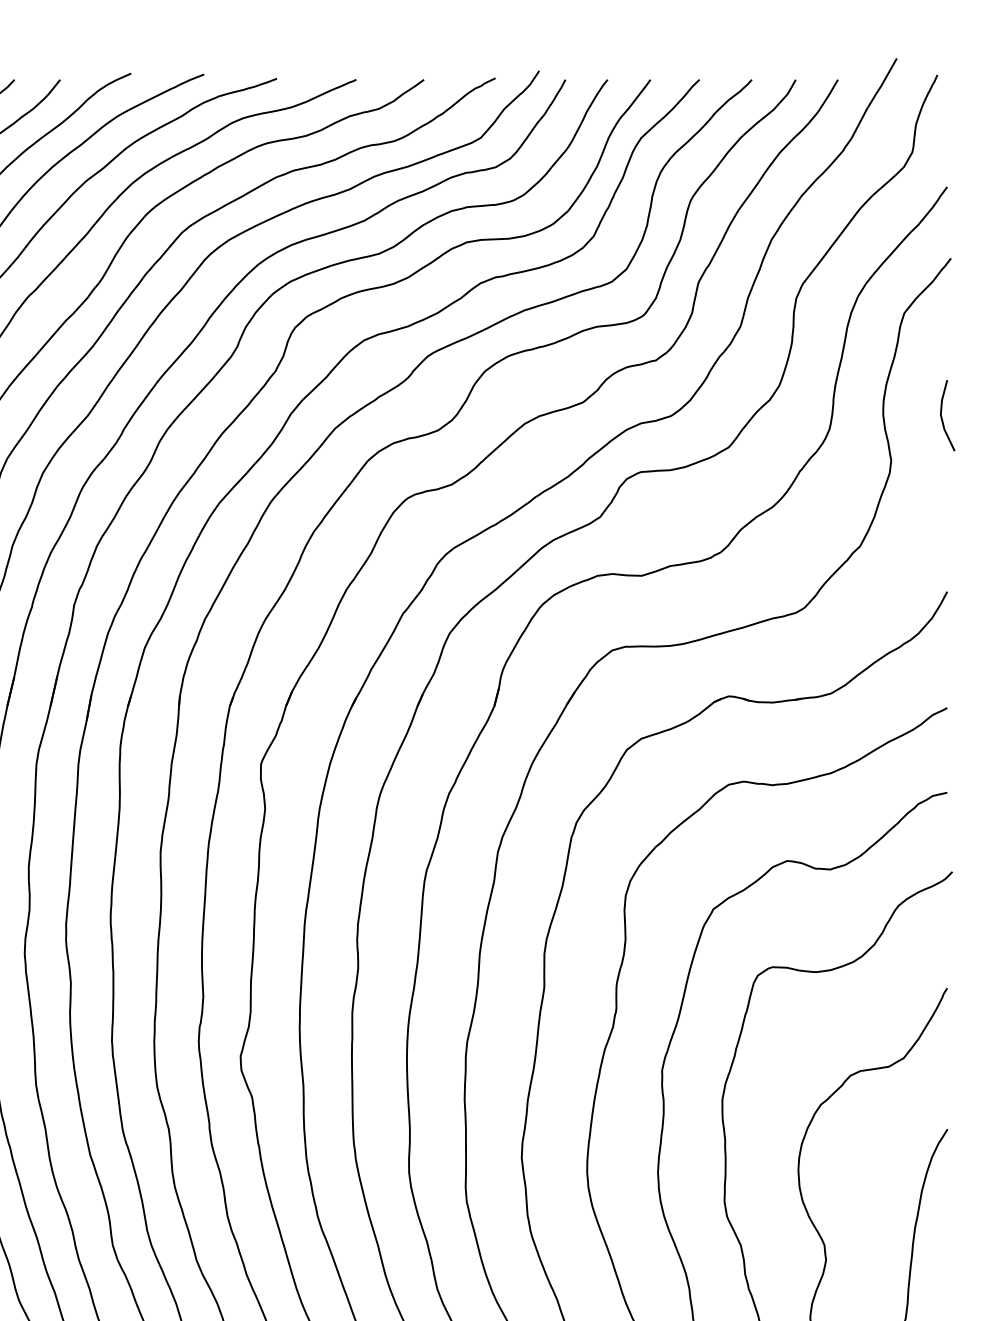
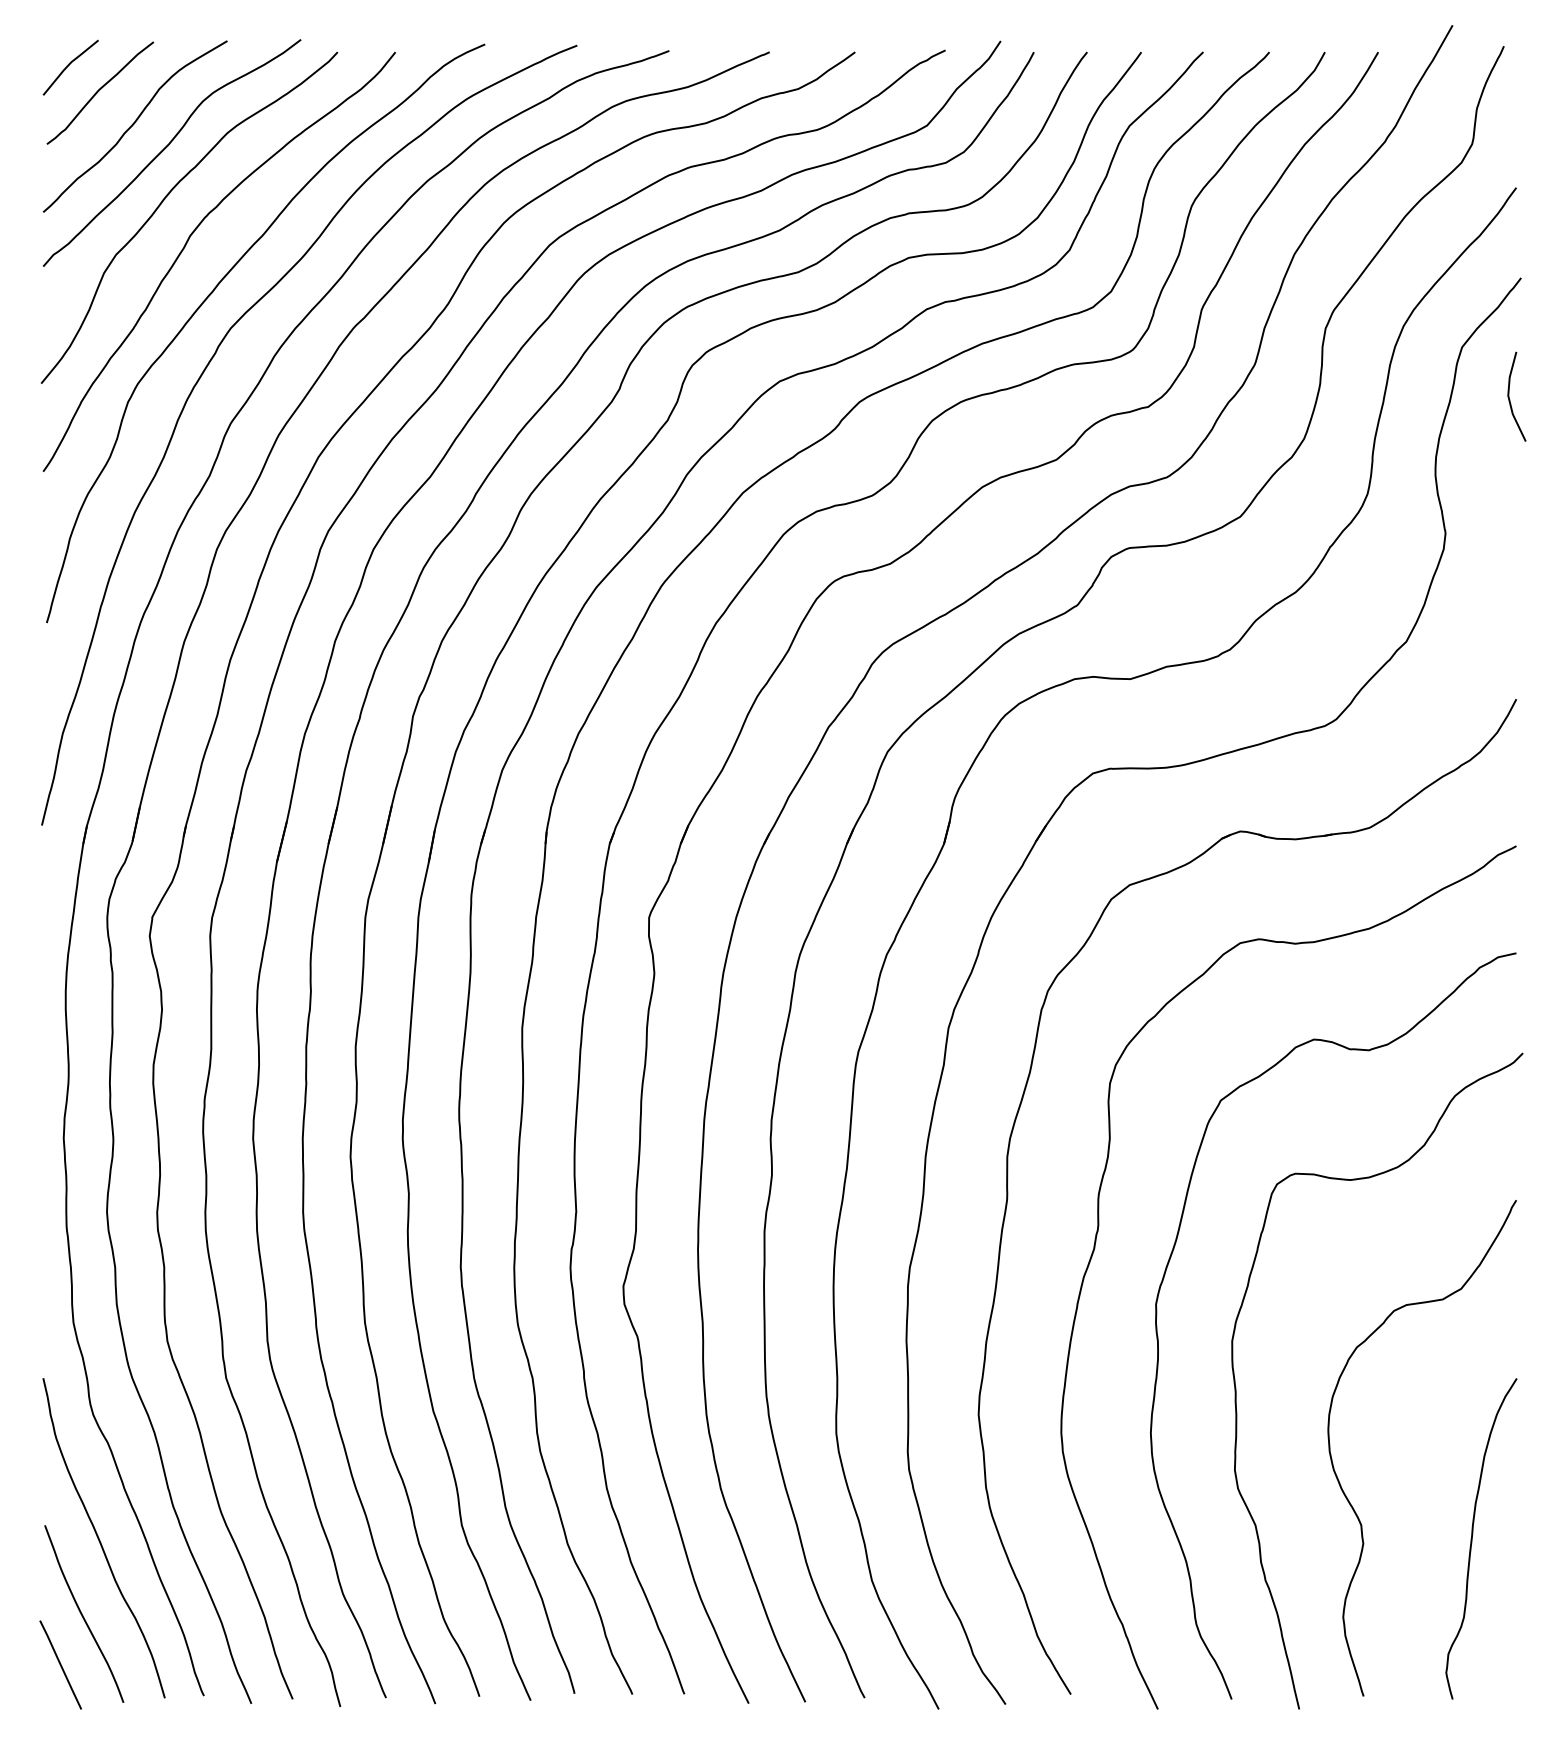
line: (942, 417) -> (1510, 399), moved

